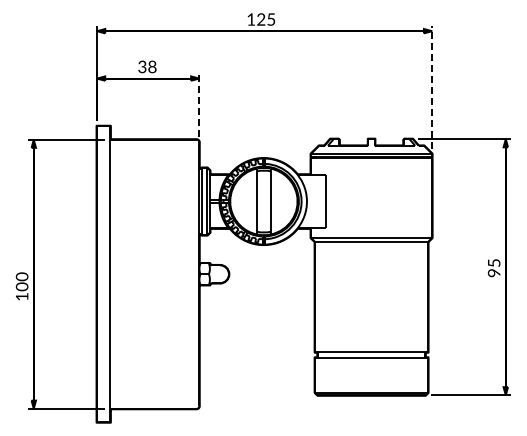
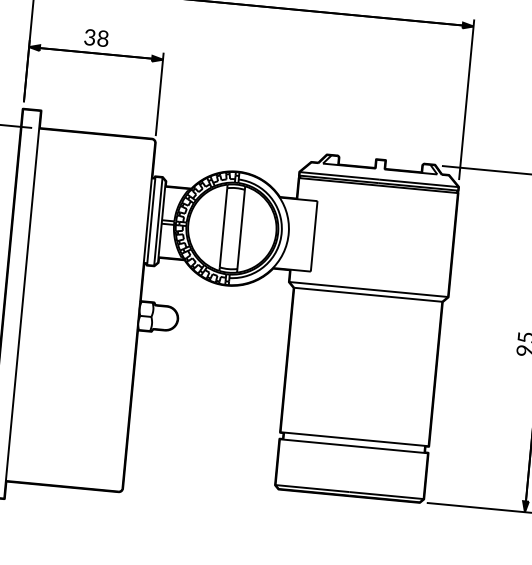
line: (432, 86) -> (467, 98), dashed -> solid
line: (199, 105) -> (159, 94), dashed -> solid

